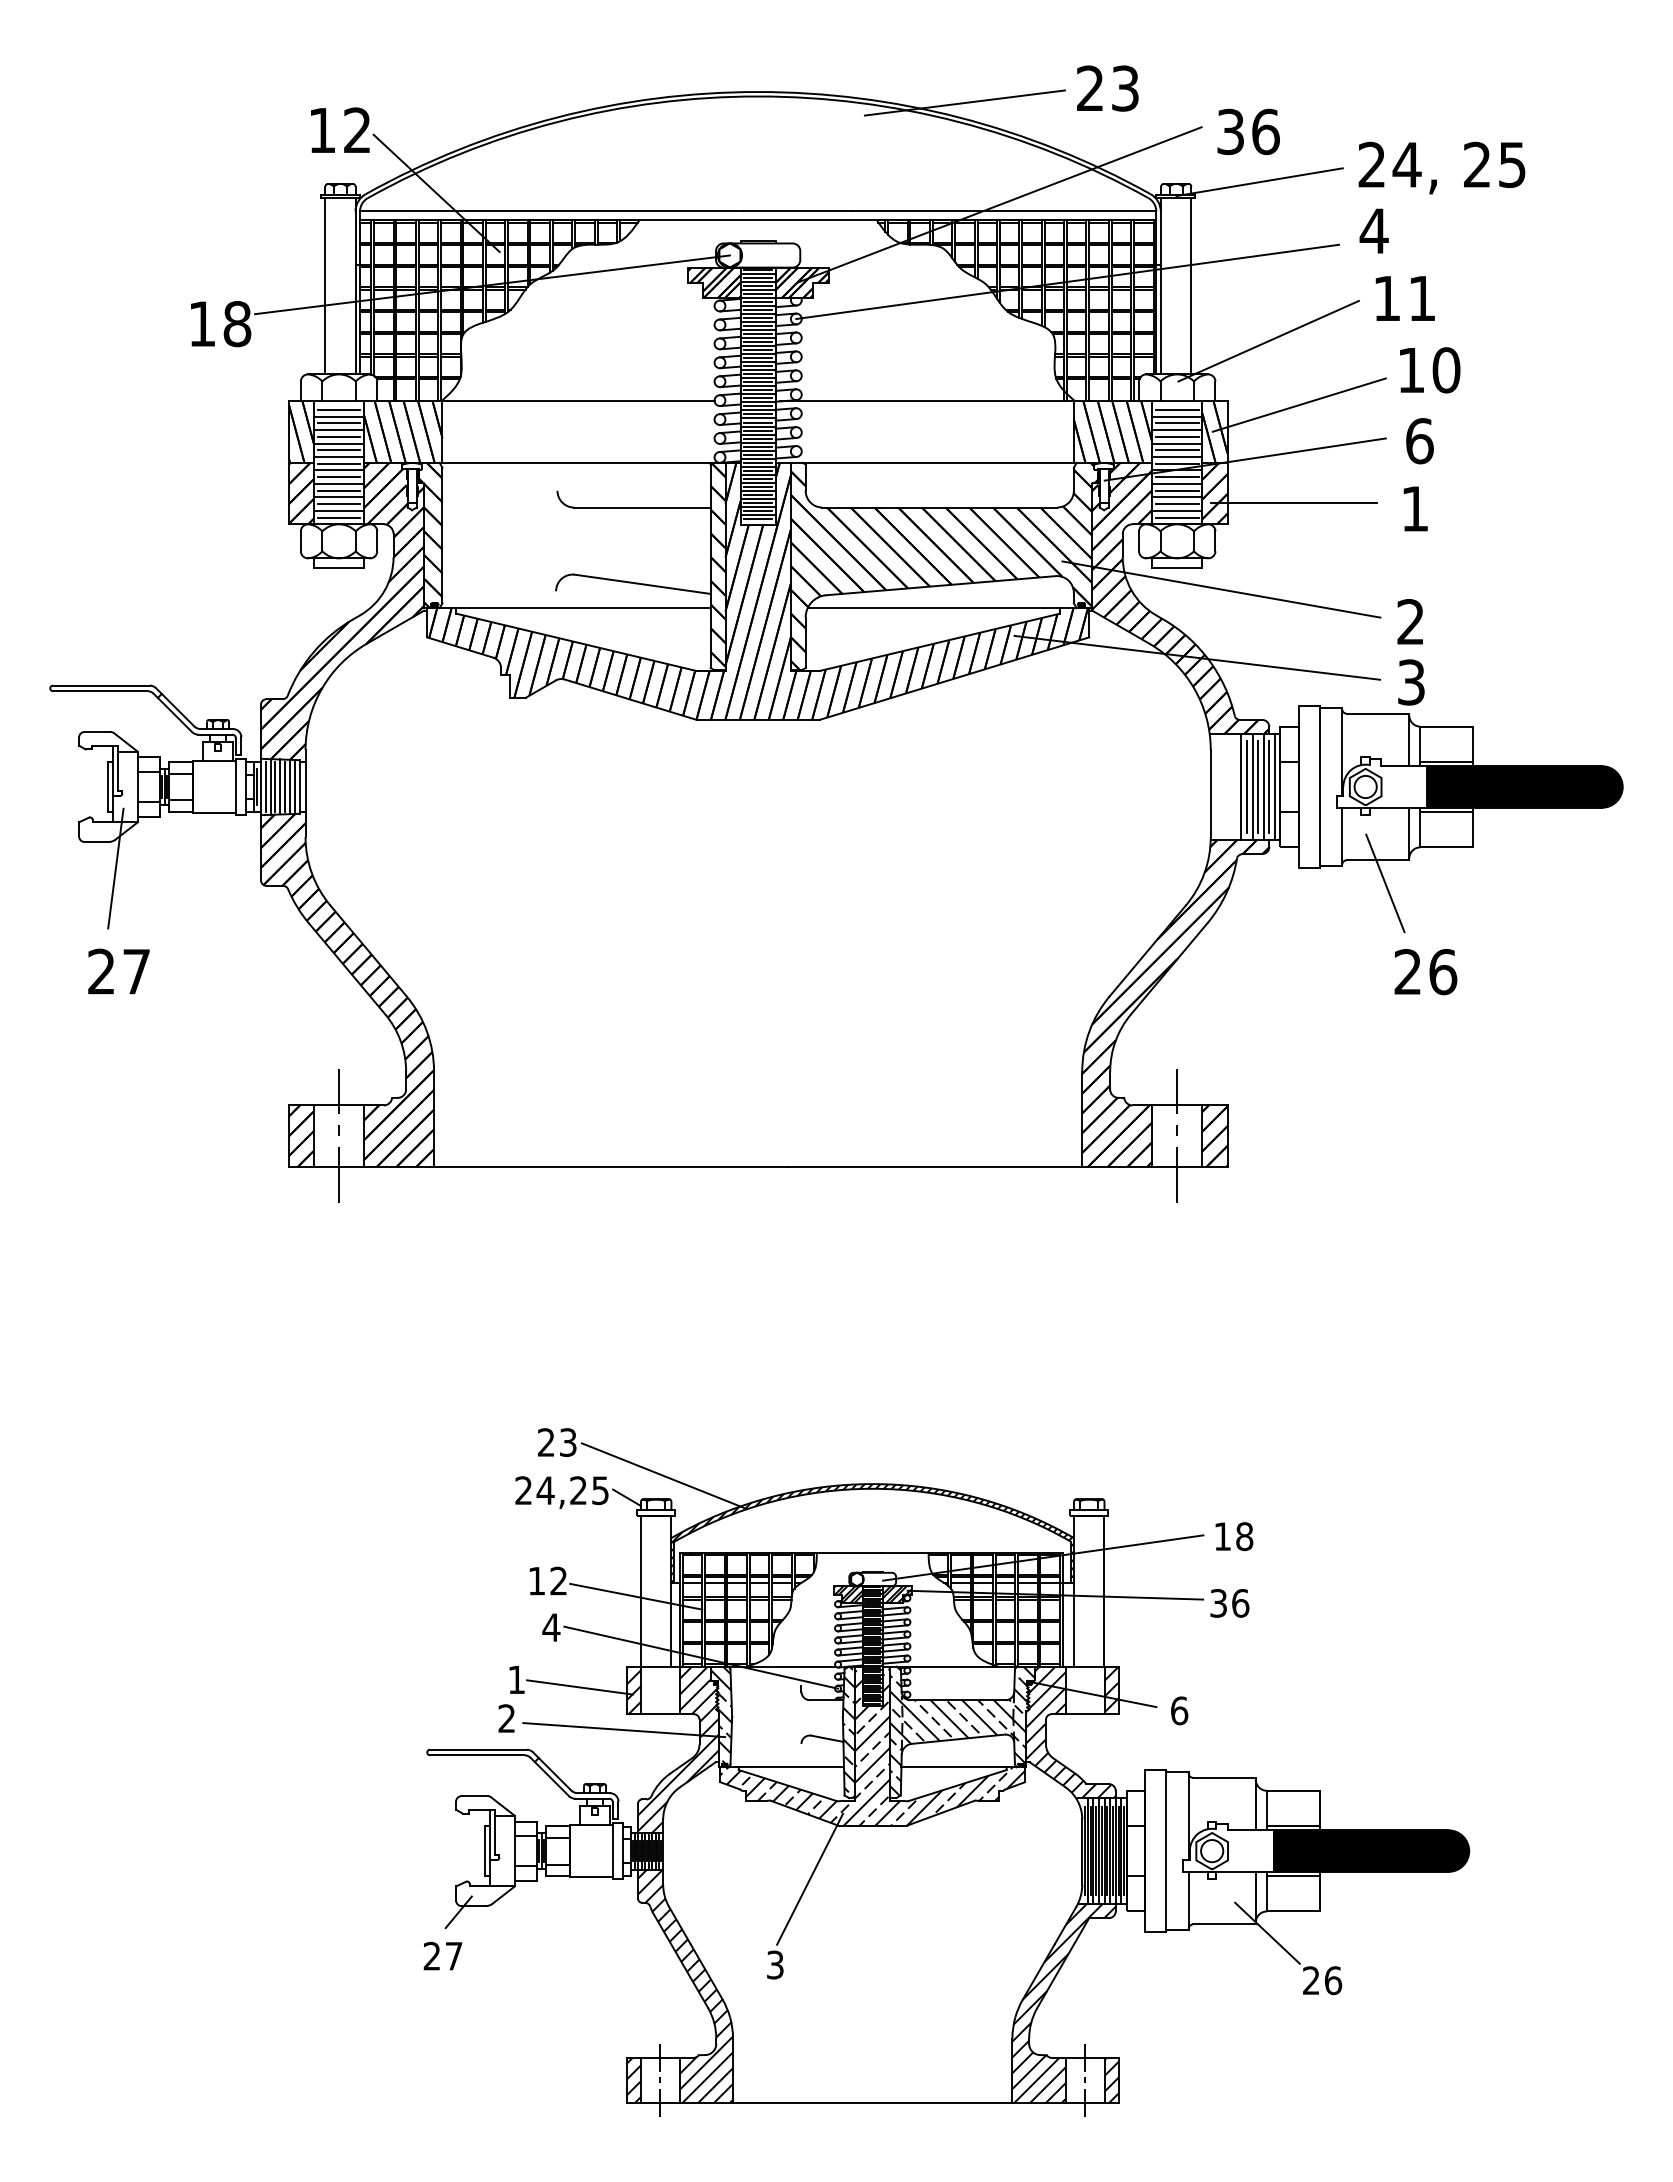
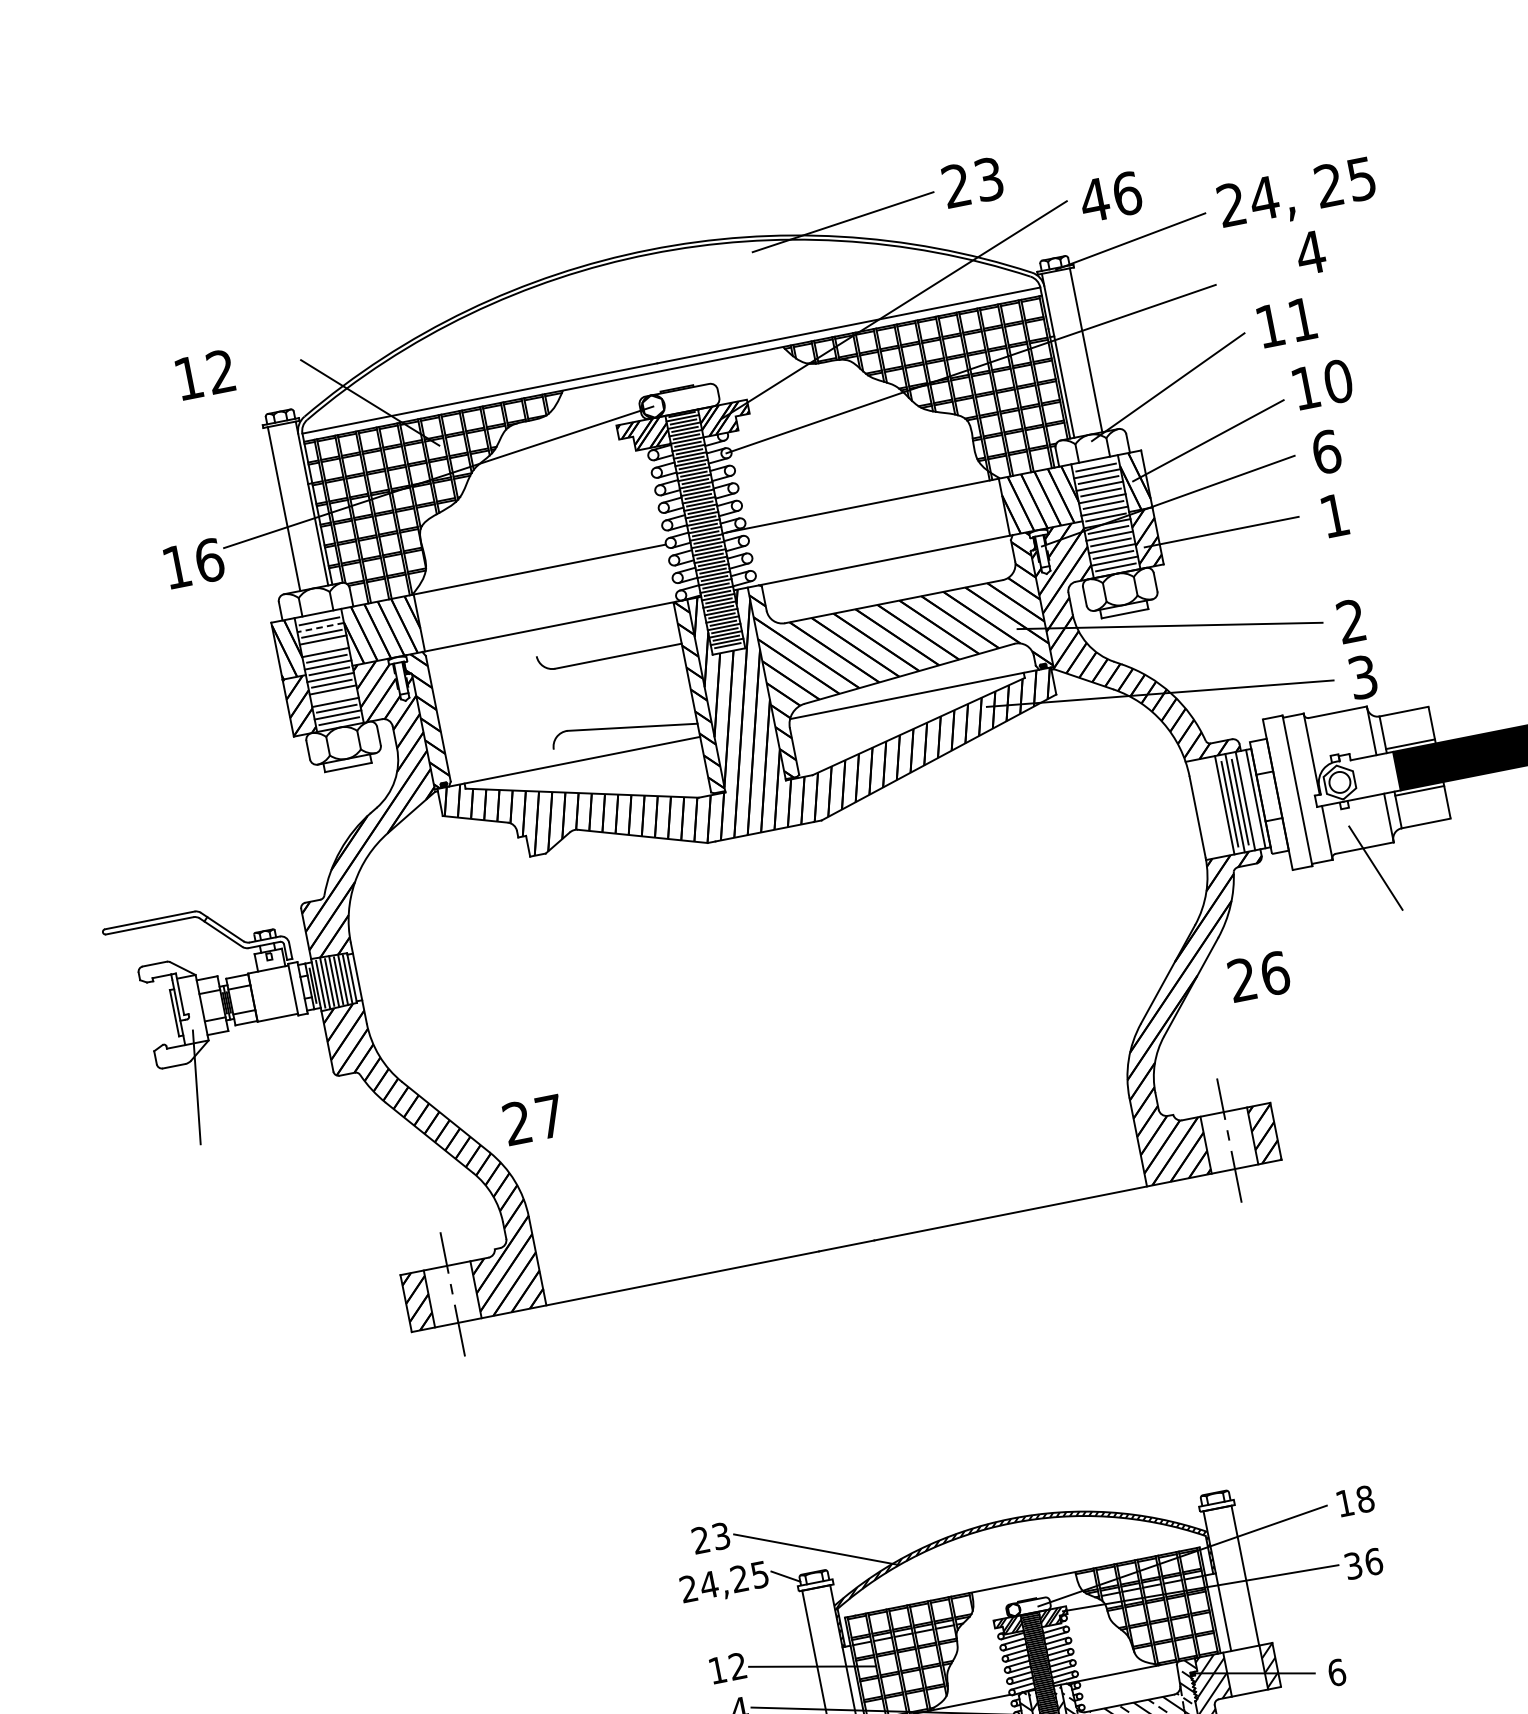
text: (340, 129) -> (205, 373), moved
text: (1230, 131) -> (1094, 199), 36 -> 46
text: (1373, 230) -> (1309, 252), moved
text: (237, 324) -> (209, 560), 18 -> 16
line: (338, 416) -> (320, 627), solid -> dashed
line: (338, 436) -> (323, 646), removed
line: (338, 490) -> (333, 696), removed
line: (1269, 786) -> (1250, 799), removed
text: (118, 971) -> (533, 1119), moved
text: (1425, 972) -> (1258, 977), moved

